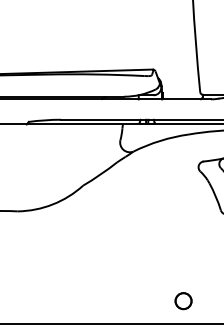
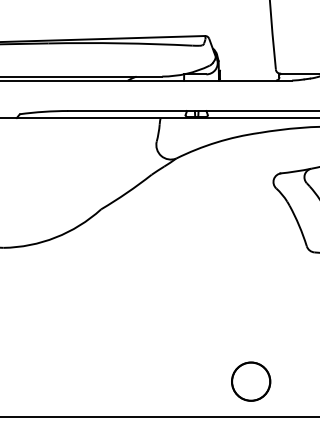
circle: (183, 301) -> (250, 382), size x1.6

